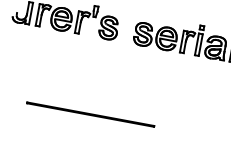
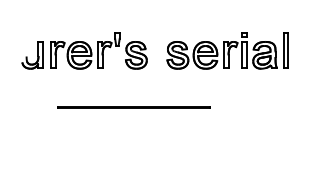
line: (90, 114) -> (133, 107), moved

